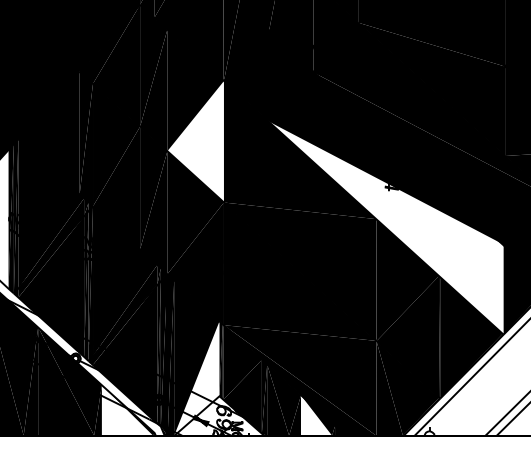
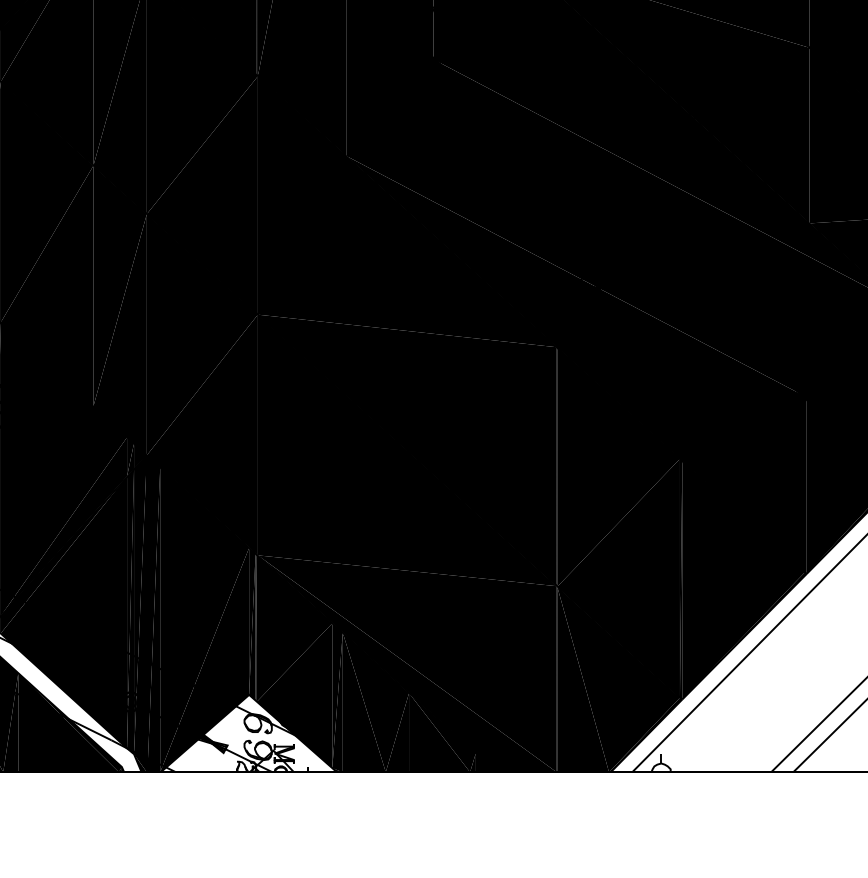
fill: (195, 141) -> (202, 194), added
fill: (385, 227) -> (574, 363), added
fill: (196, 378) -> (204, 659), added
fill: (127, 410) -> (68, 722), added
fill: (316, 415) -> (439, 732), added

